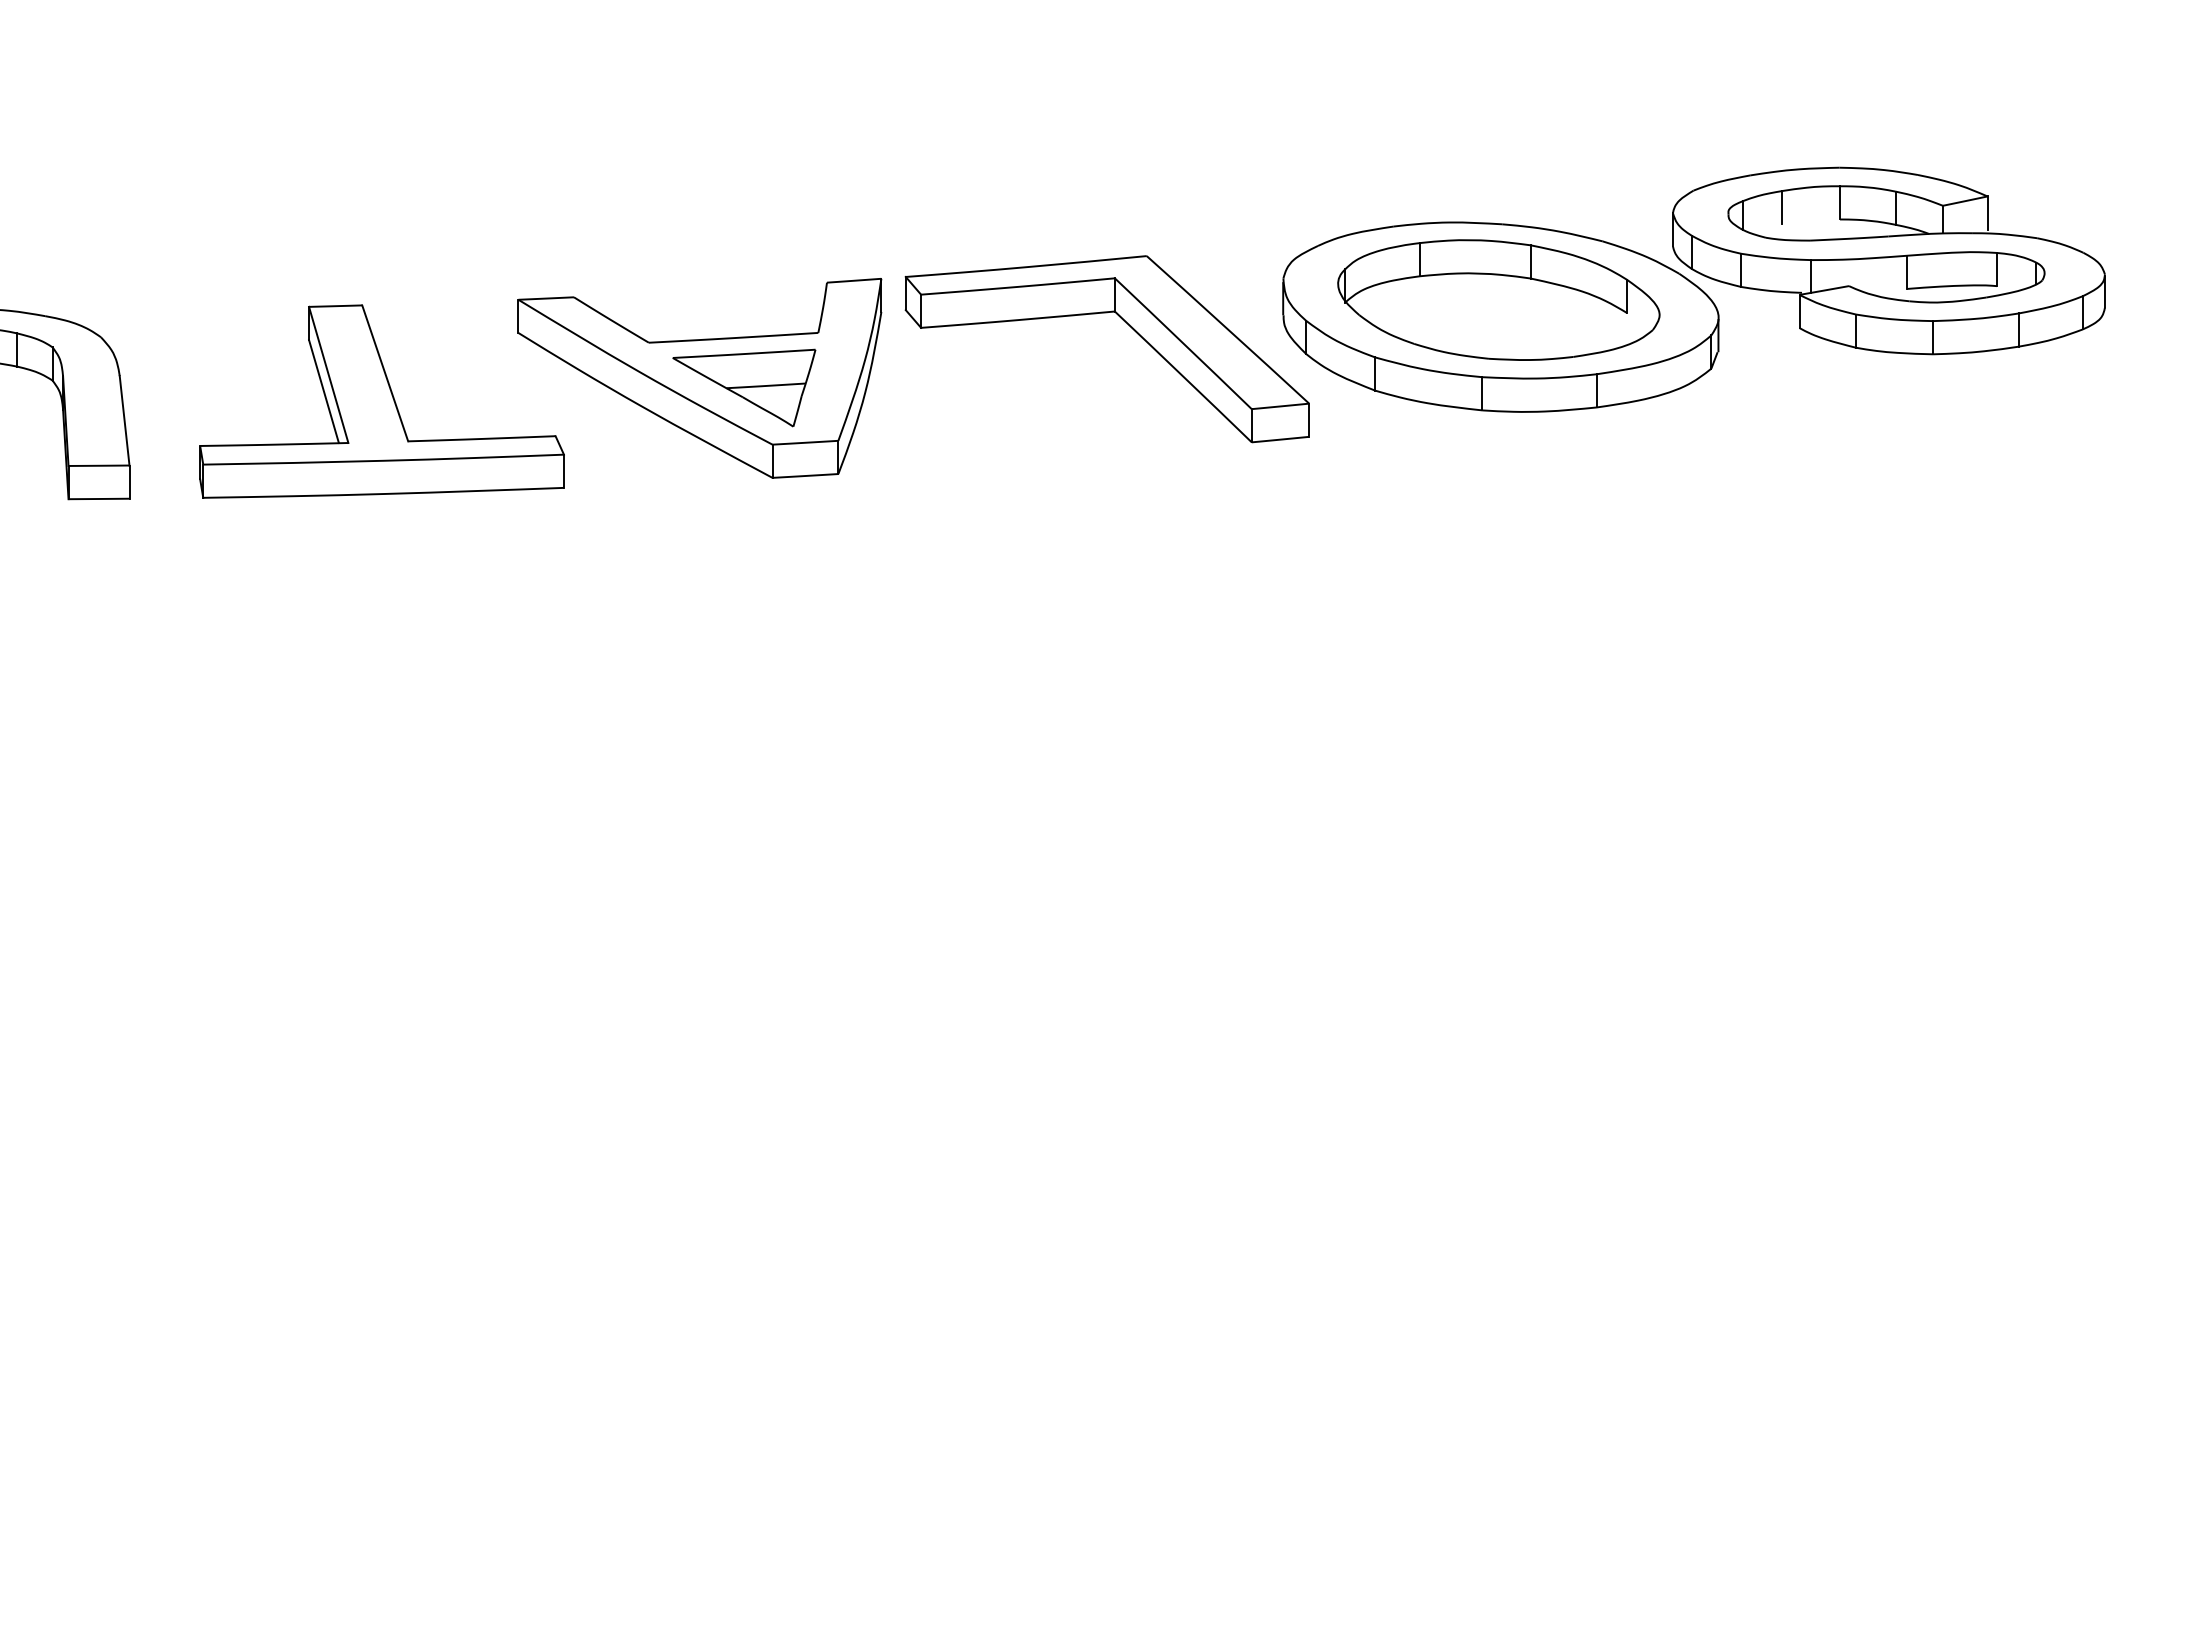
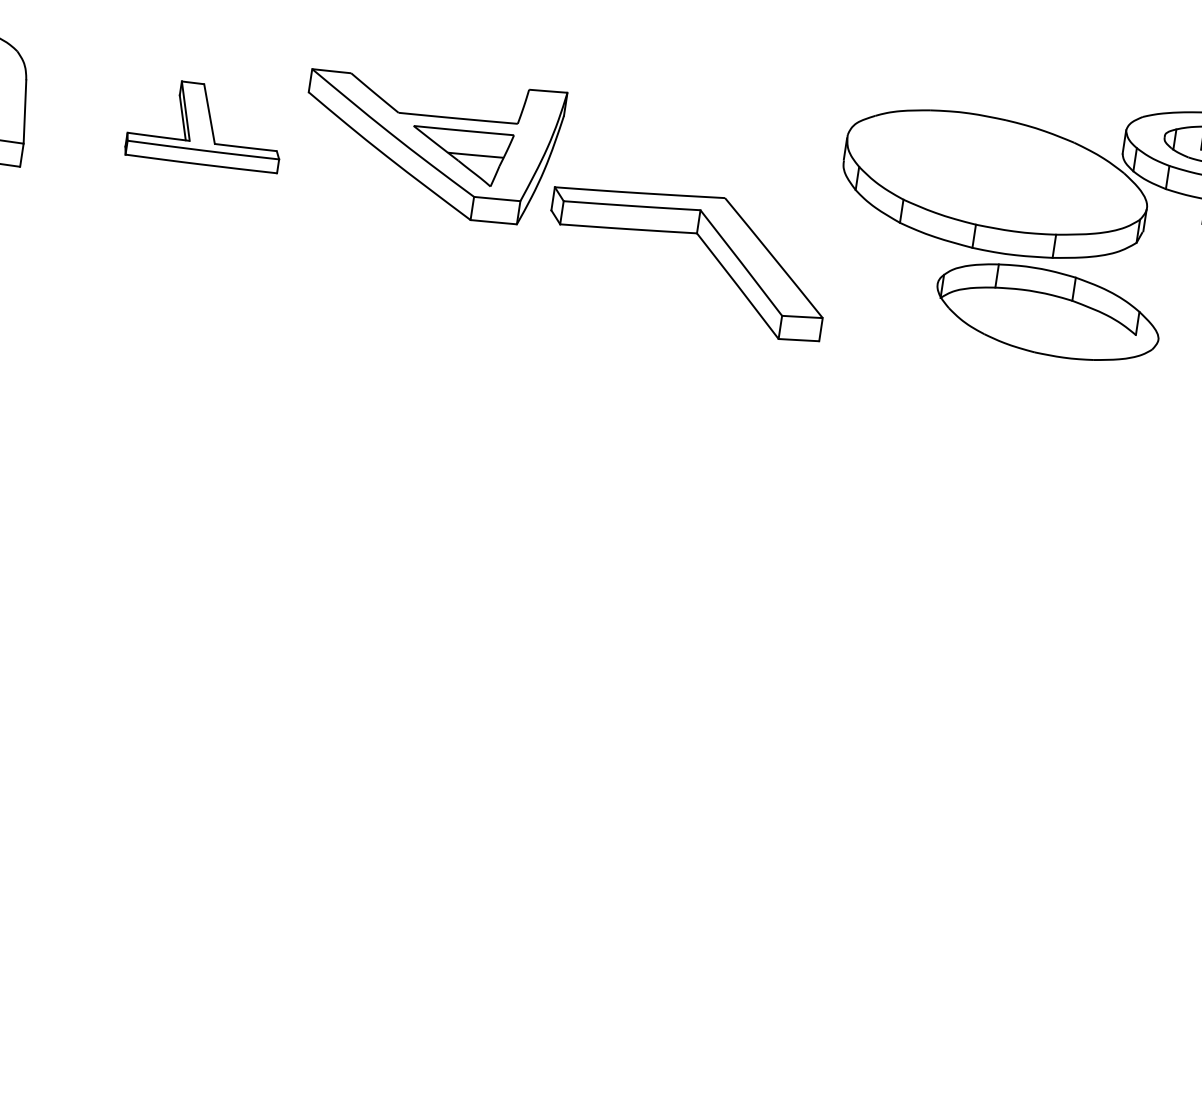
part: (1498, 299) -> (1047, 312), moved
part: (1129, 326) -> (705, 245), moved
part: (381, 401) -> (206, 125), size x0.6

